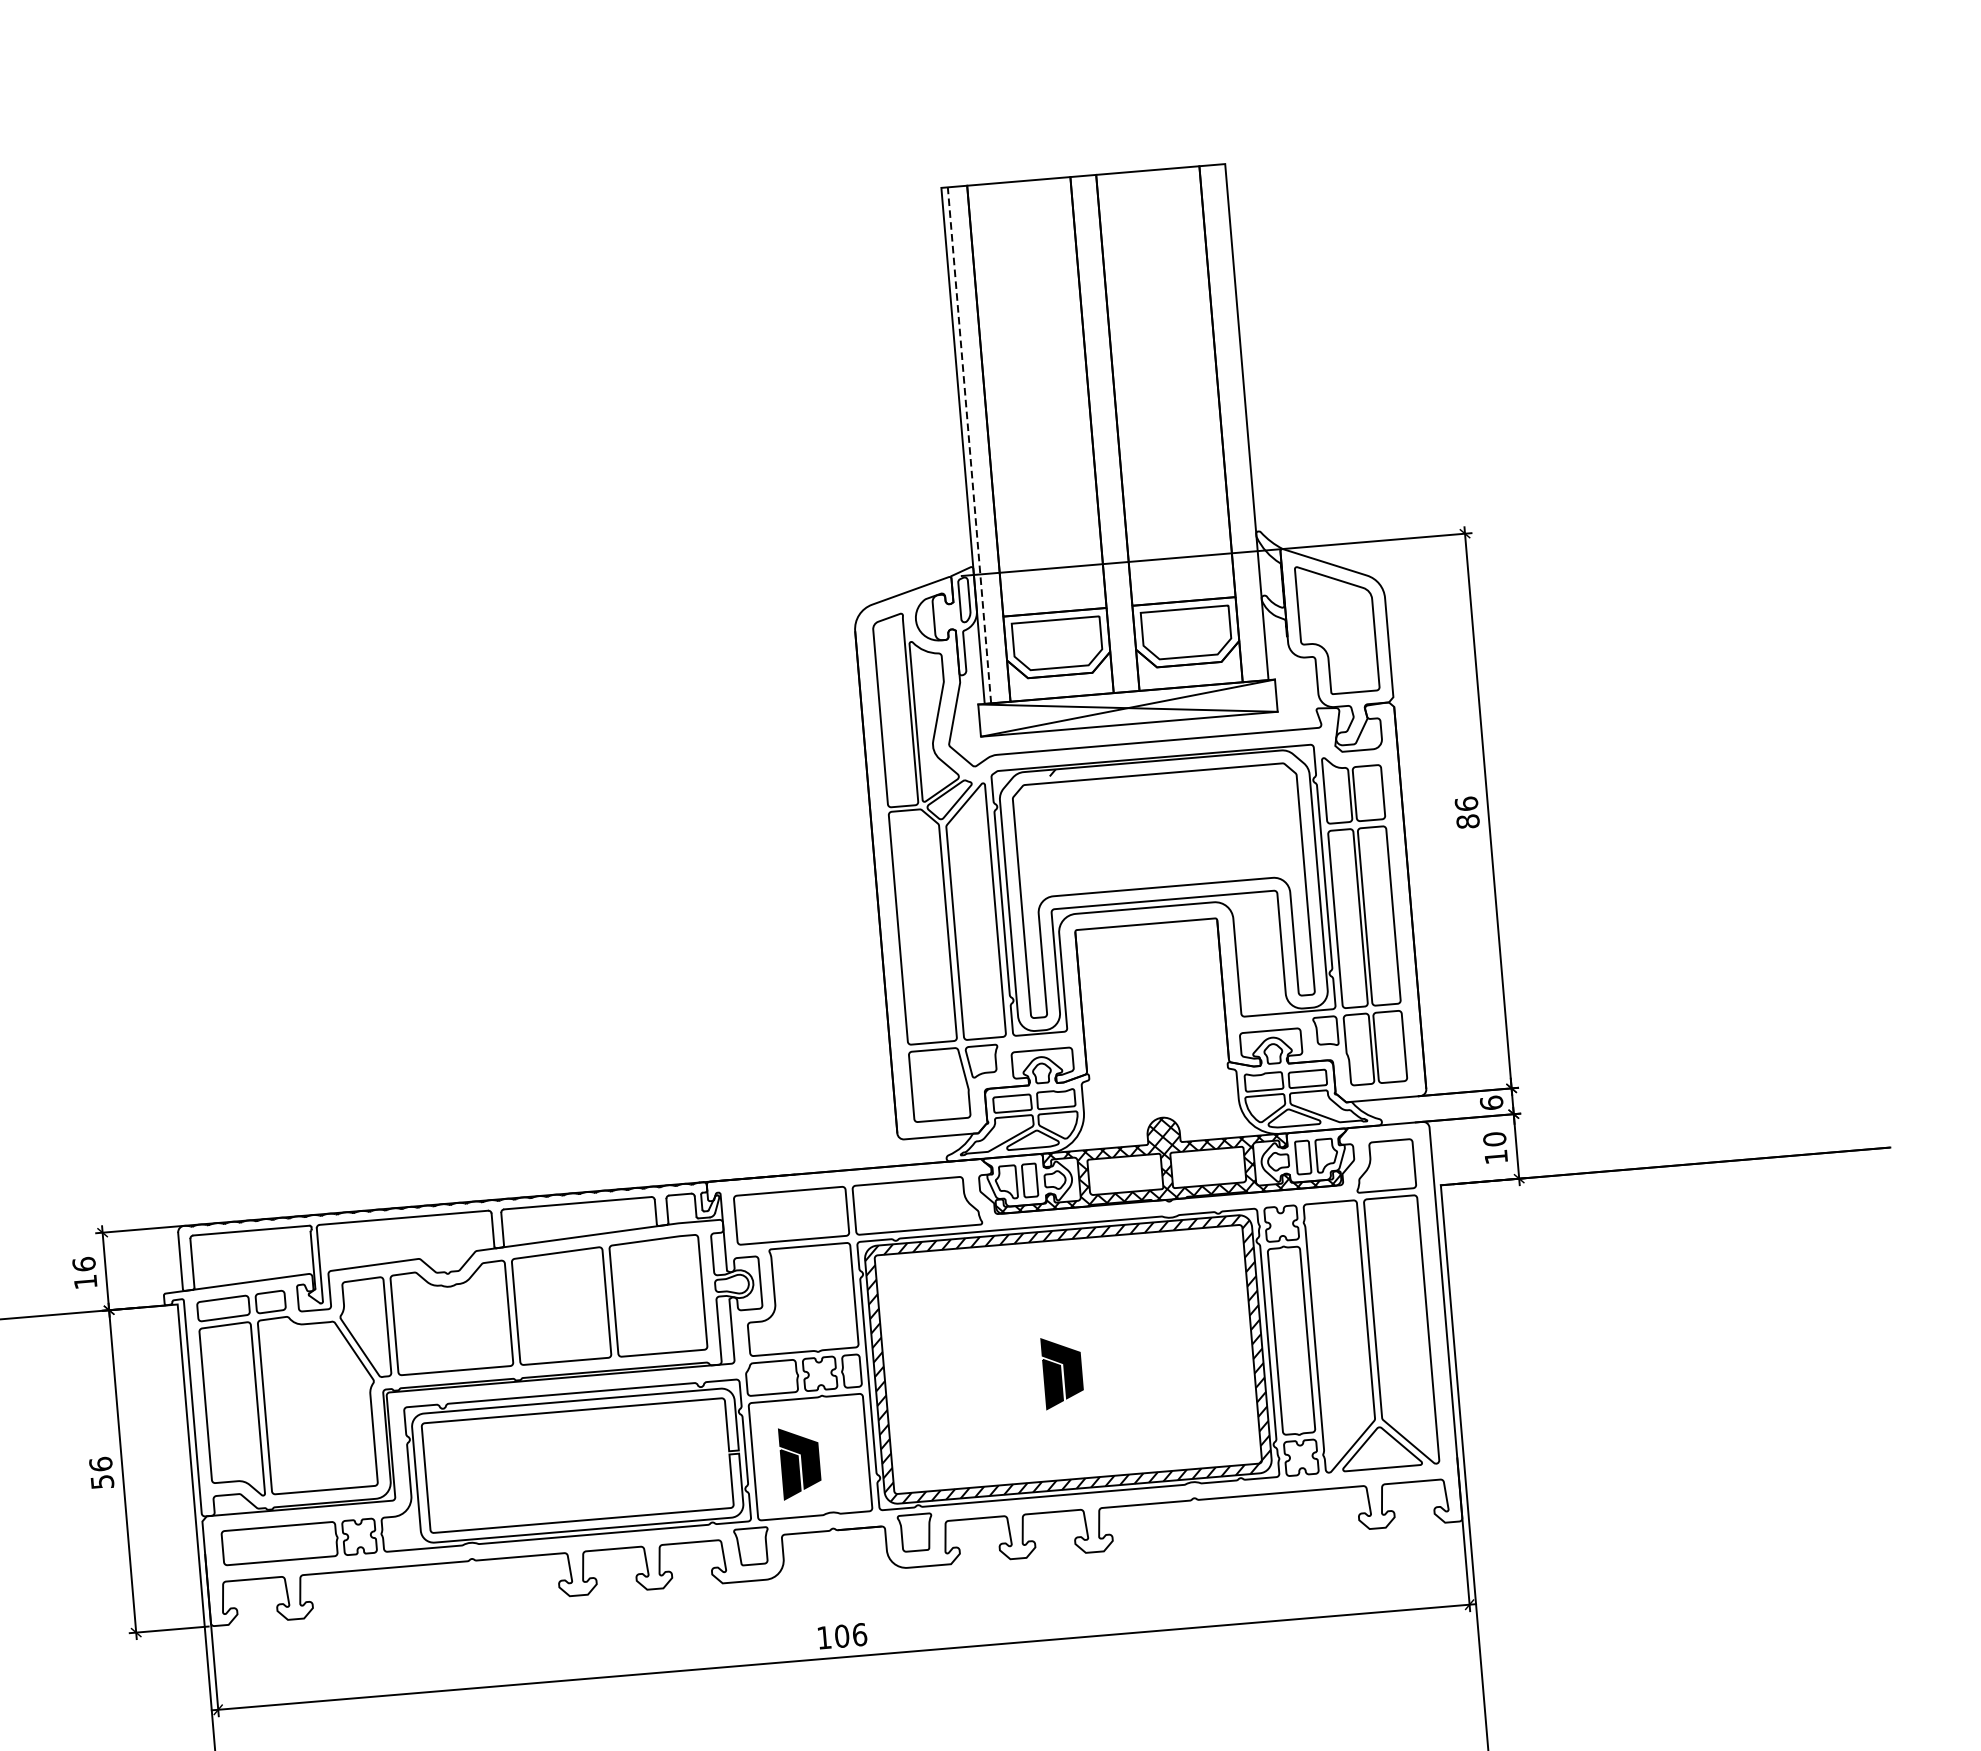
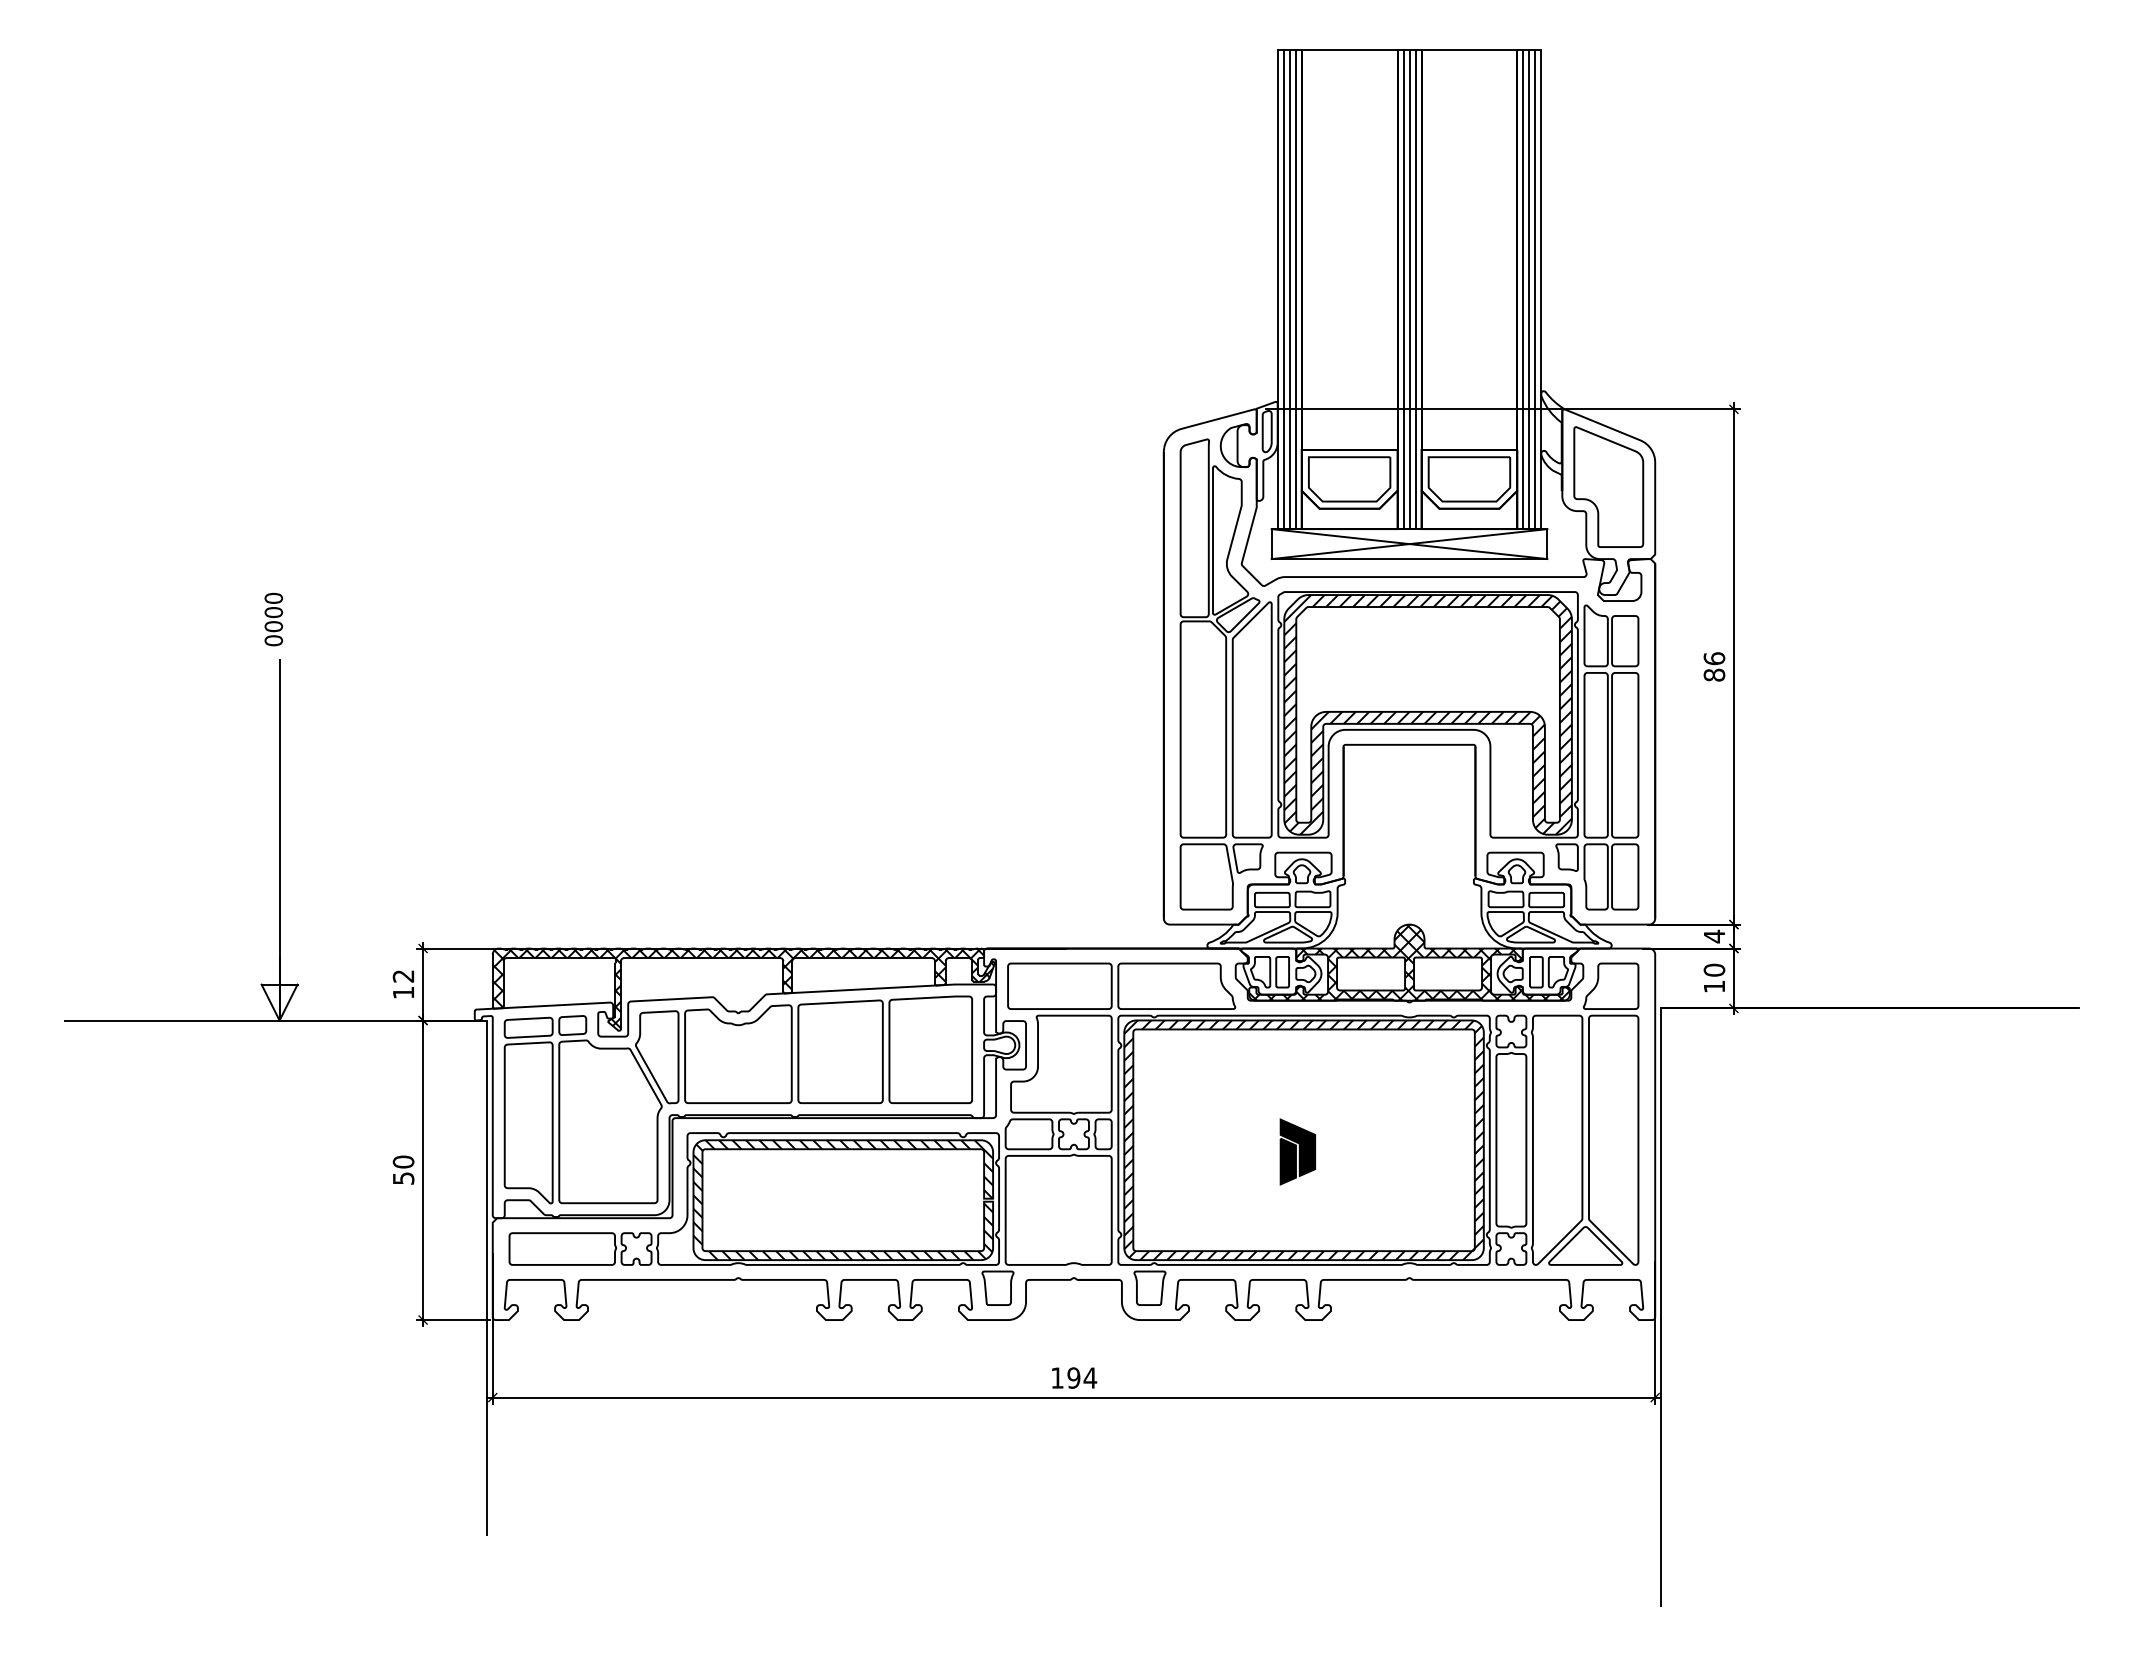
line: (1240, 422) -> (1535, 289), added
line: (1227, 423) -> (1523, 289), added
line: (1234, 423) -> (1529, 289), added
line: (1111, 433) -> (1415, 289), added
line: (1098, 434) -> (1403, 289), added
line: (1104, 434) -> (1409, 289), added
line: (975, 444) -> (1289, 289), added
line: (982, 444) -> (1295, 289), added
line: (969, 445) -> (1283, 289), dashed -> solid
hatch: (1162, 889) -> (1427, 714), added
text: (1491, 1102) -> (1714, 936), 6 -> 4
hatch: (451, 1246) -> (743, 988), added
text: (83, 1263) -> (403, 975), 16 -> 12
part: (799, 1462) -> (1048, 1214), removed
text: (100, 1463) -> (403, 1161), 56 -> 50
hatch: (577, 1465) -> (843, 1200), added
text: (851, 1634) -> (1082, 1377), 106 -> 194

